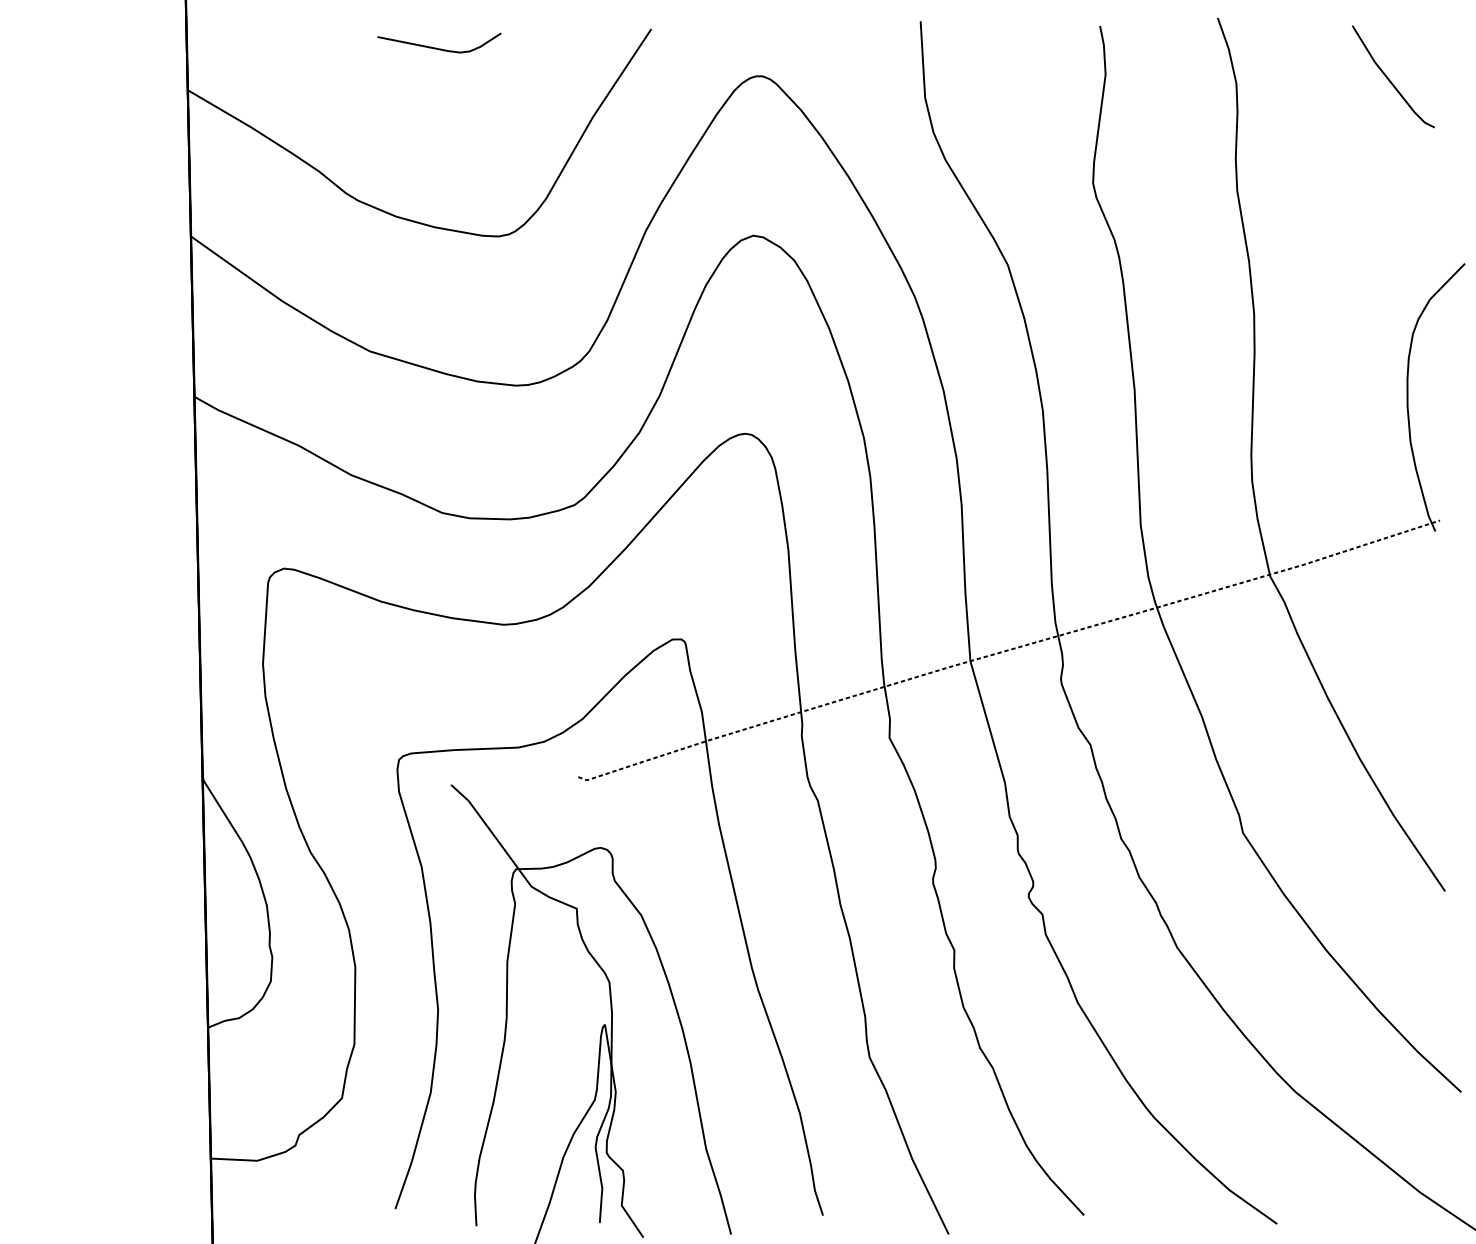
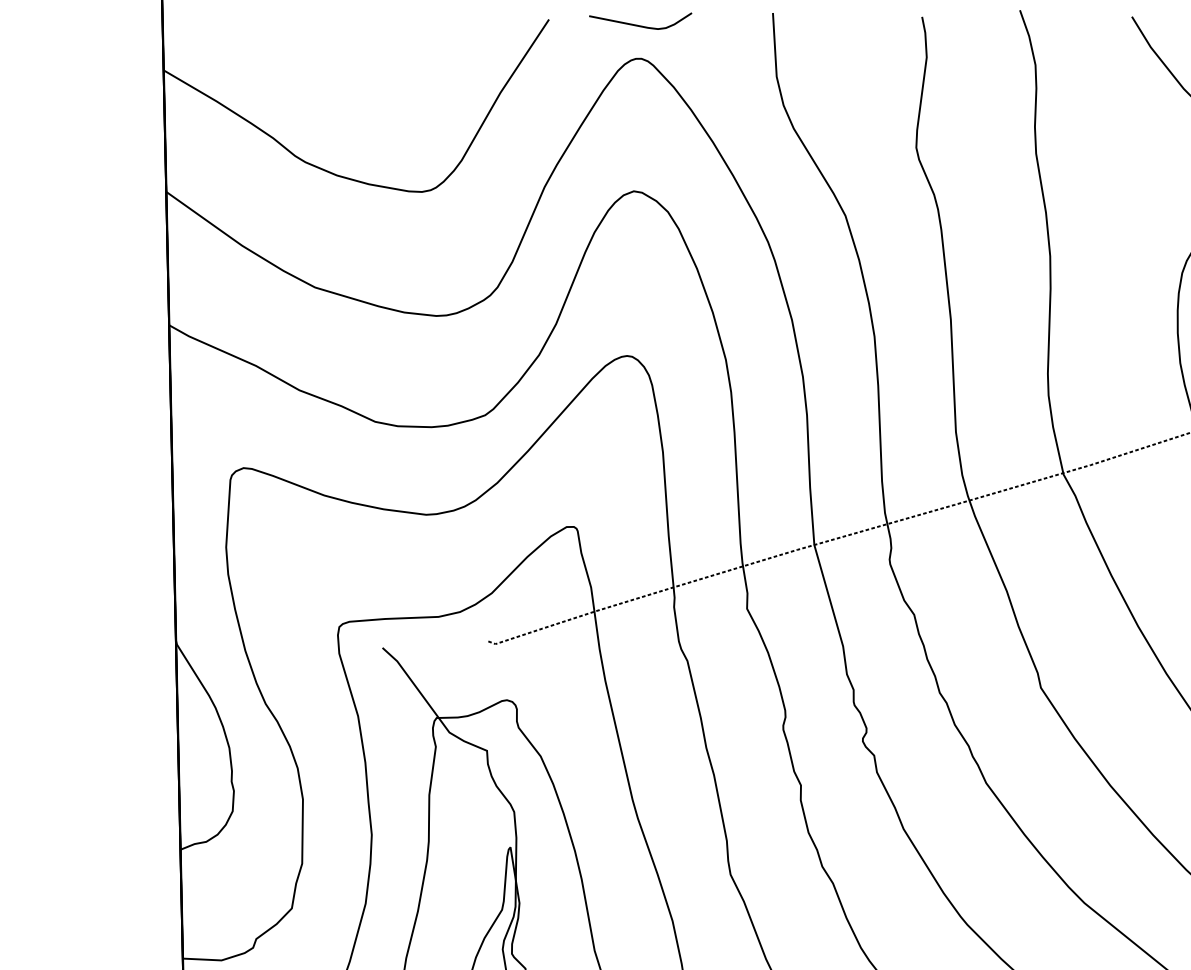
curve: (436, 47) -> (638, 24), moved

